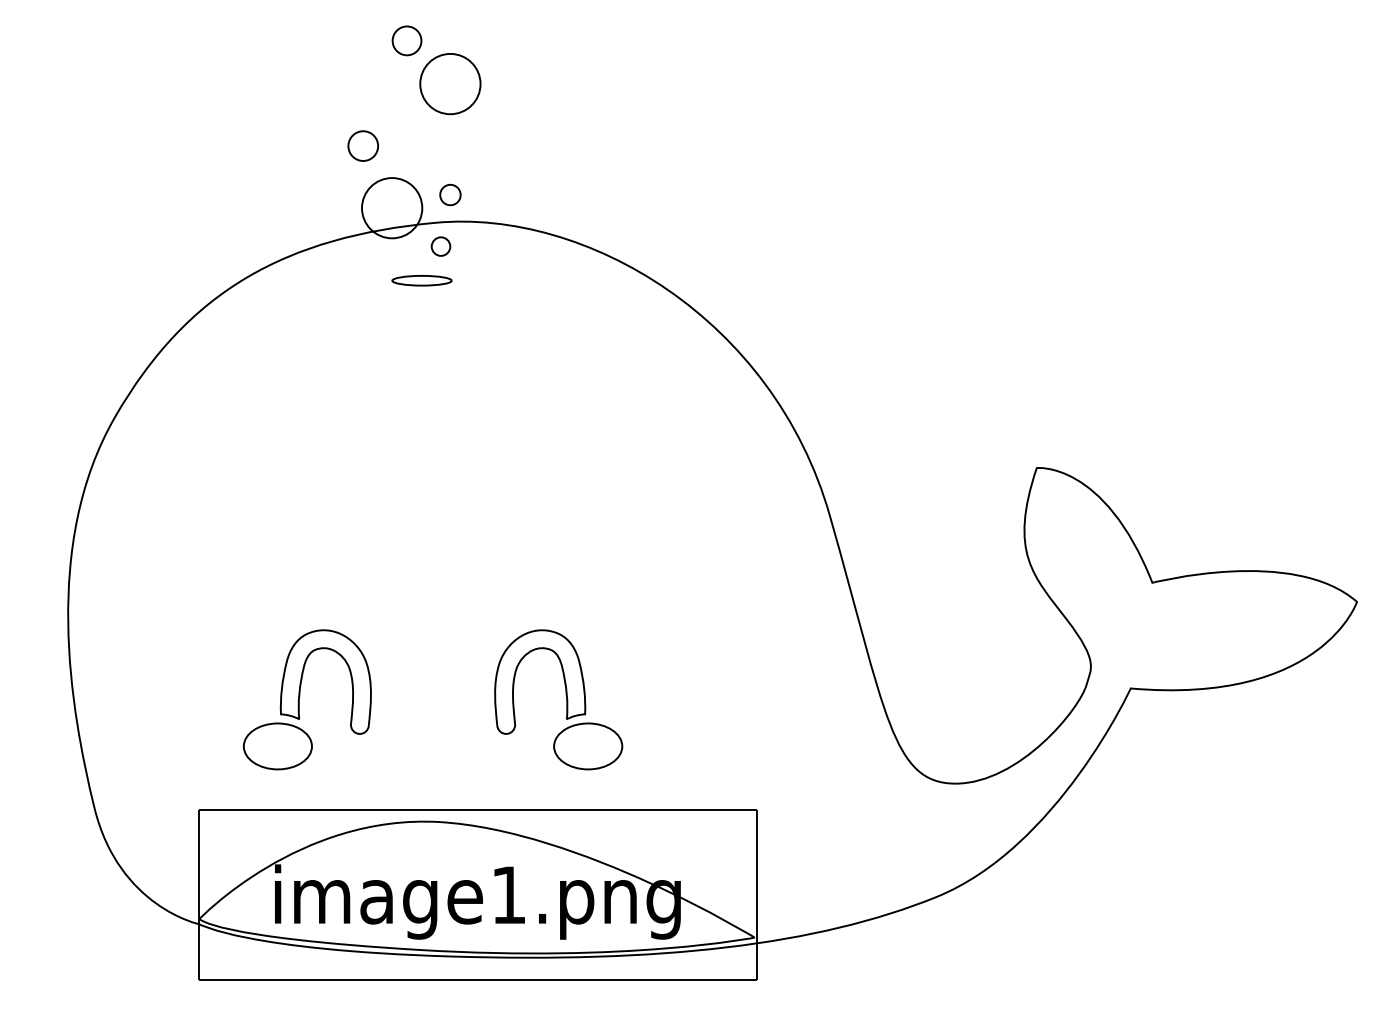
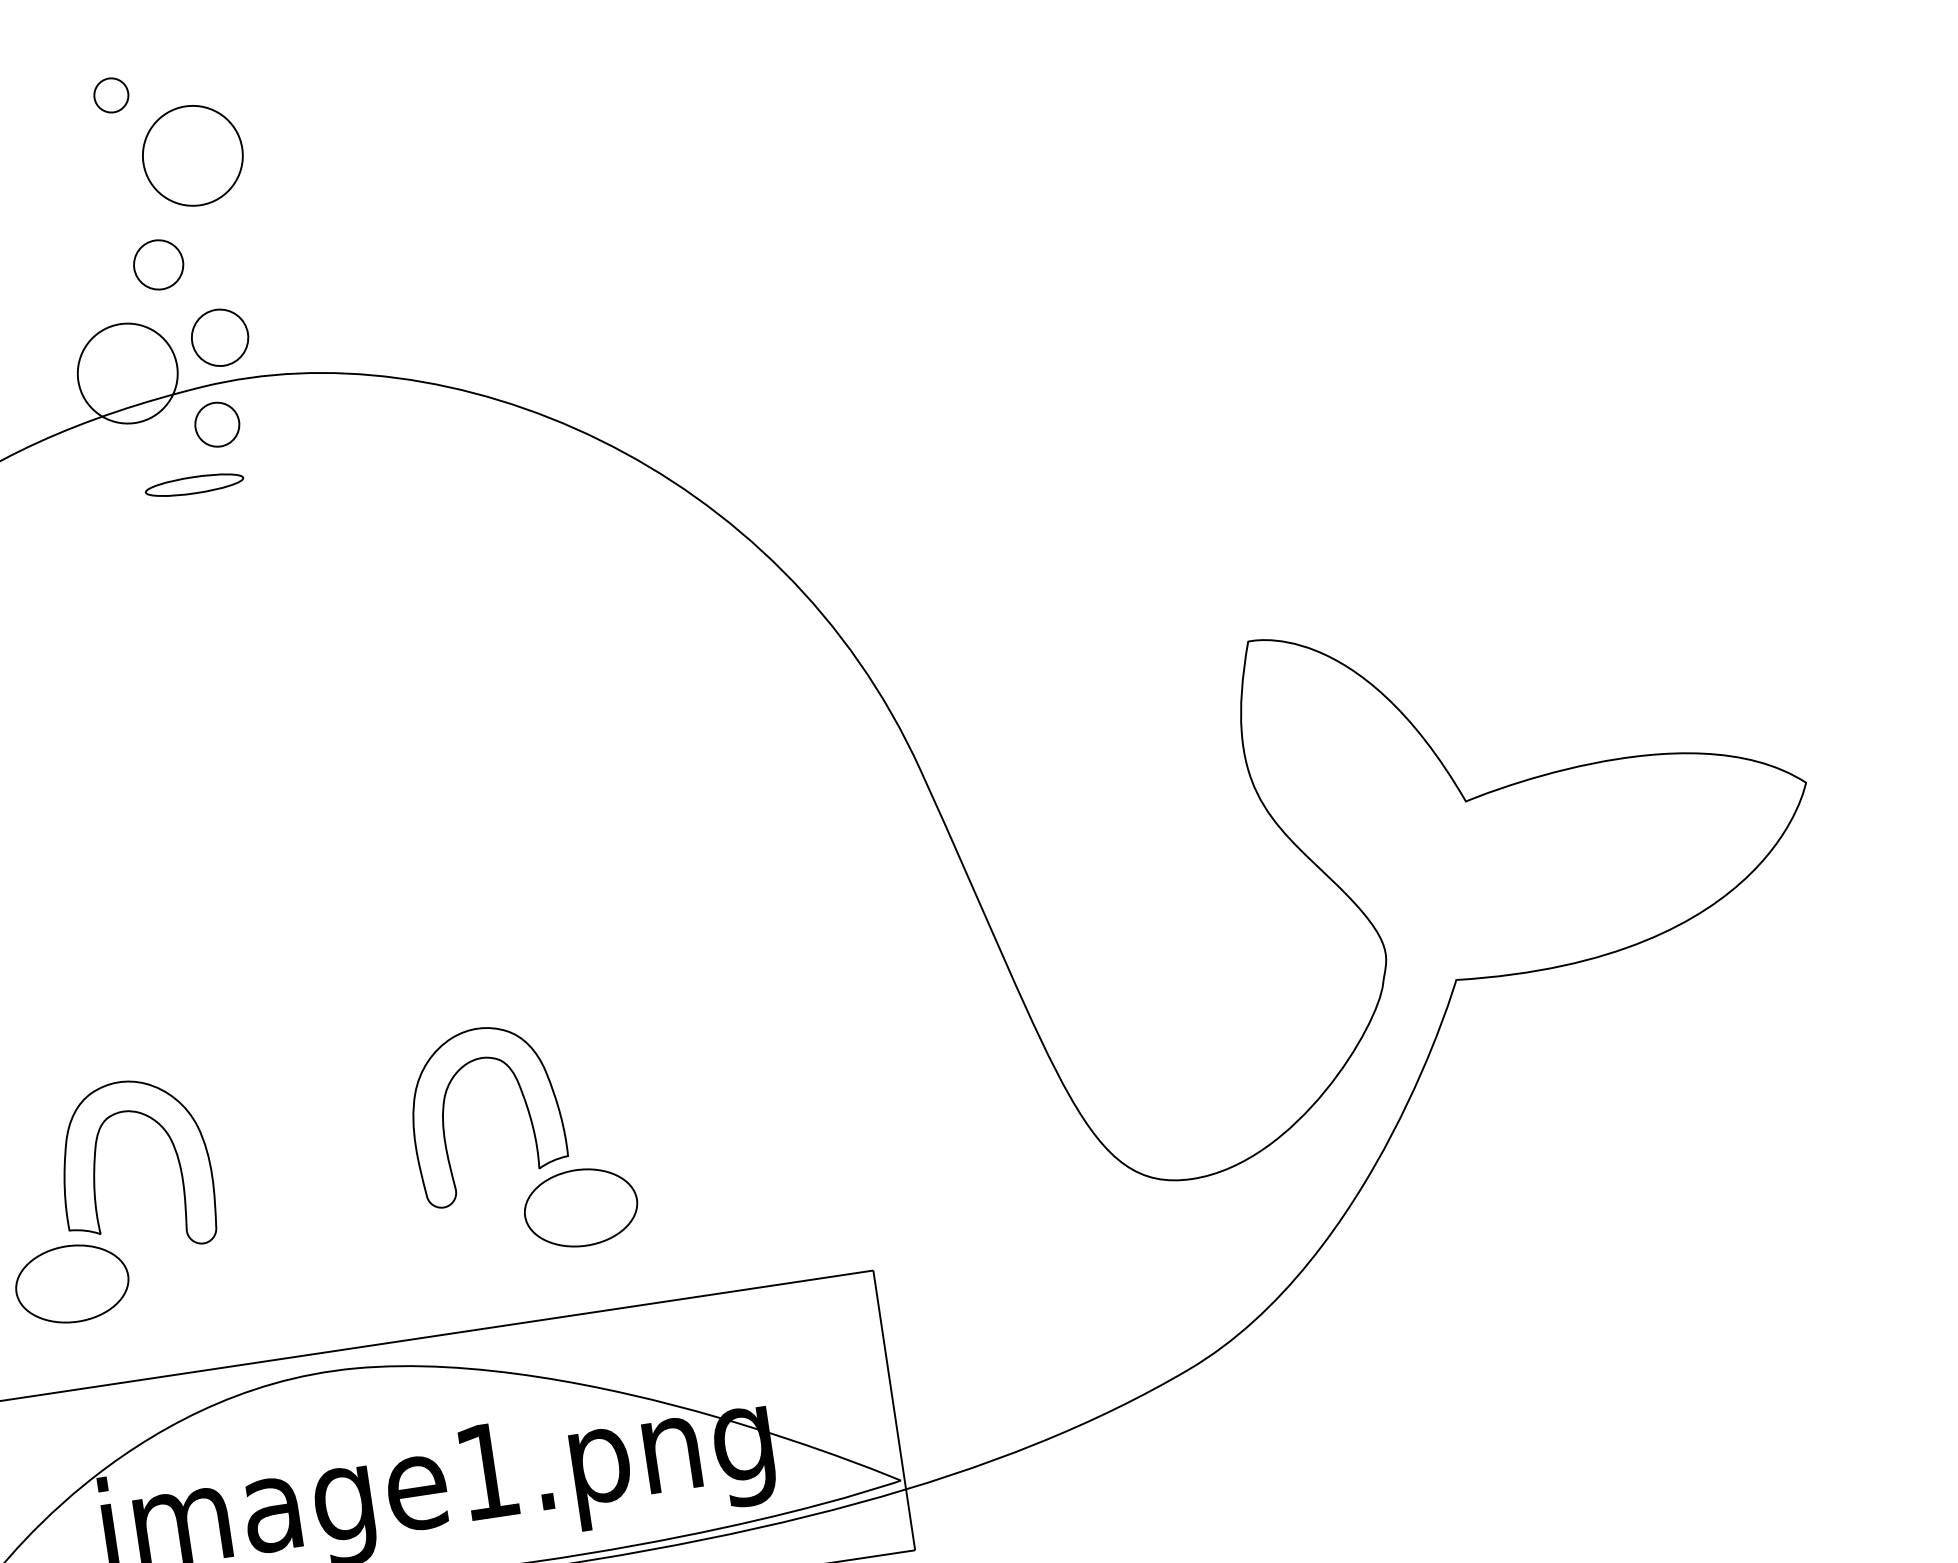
part: (407, 40) -> (111, 94), size x0.71
part: (362, 145) -> (157, 264), moved
part: (450, 194) -> (220, 336), size x1.67
part: (440, 246) -> (216, 424), size x1.43

